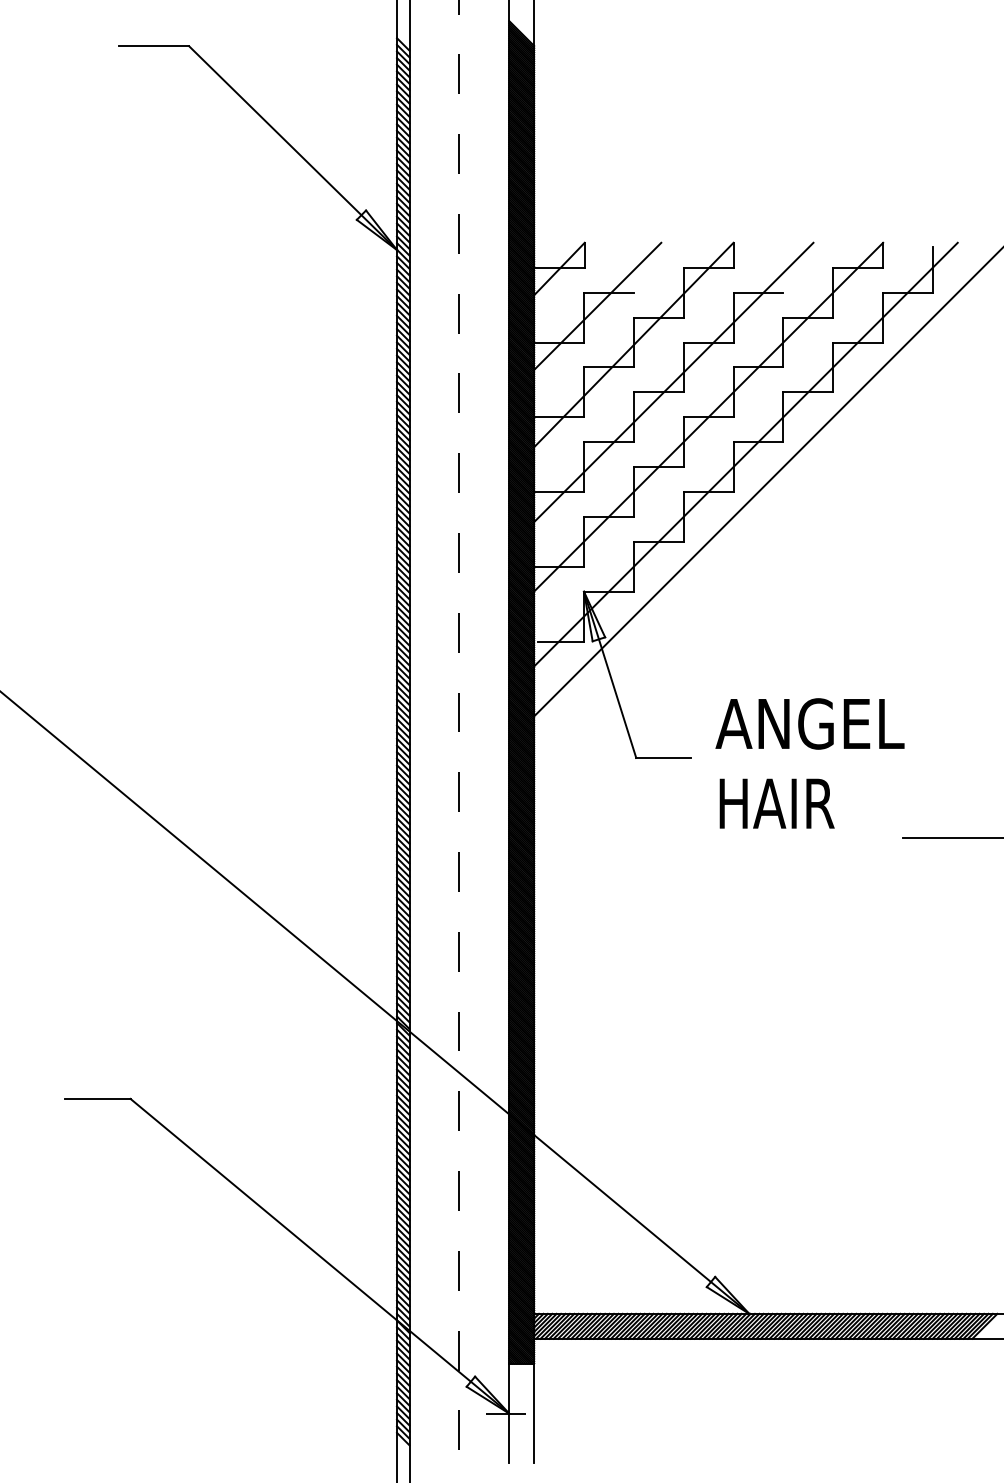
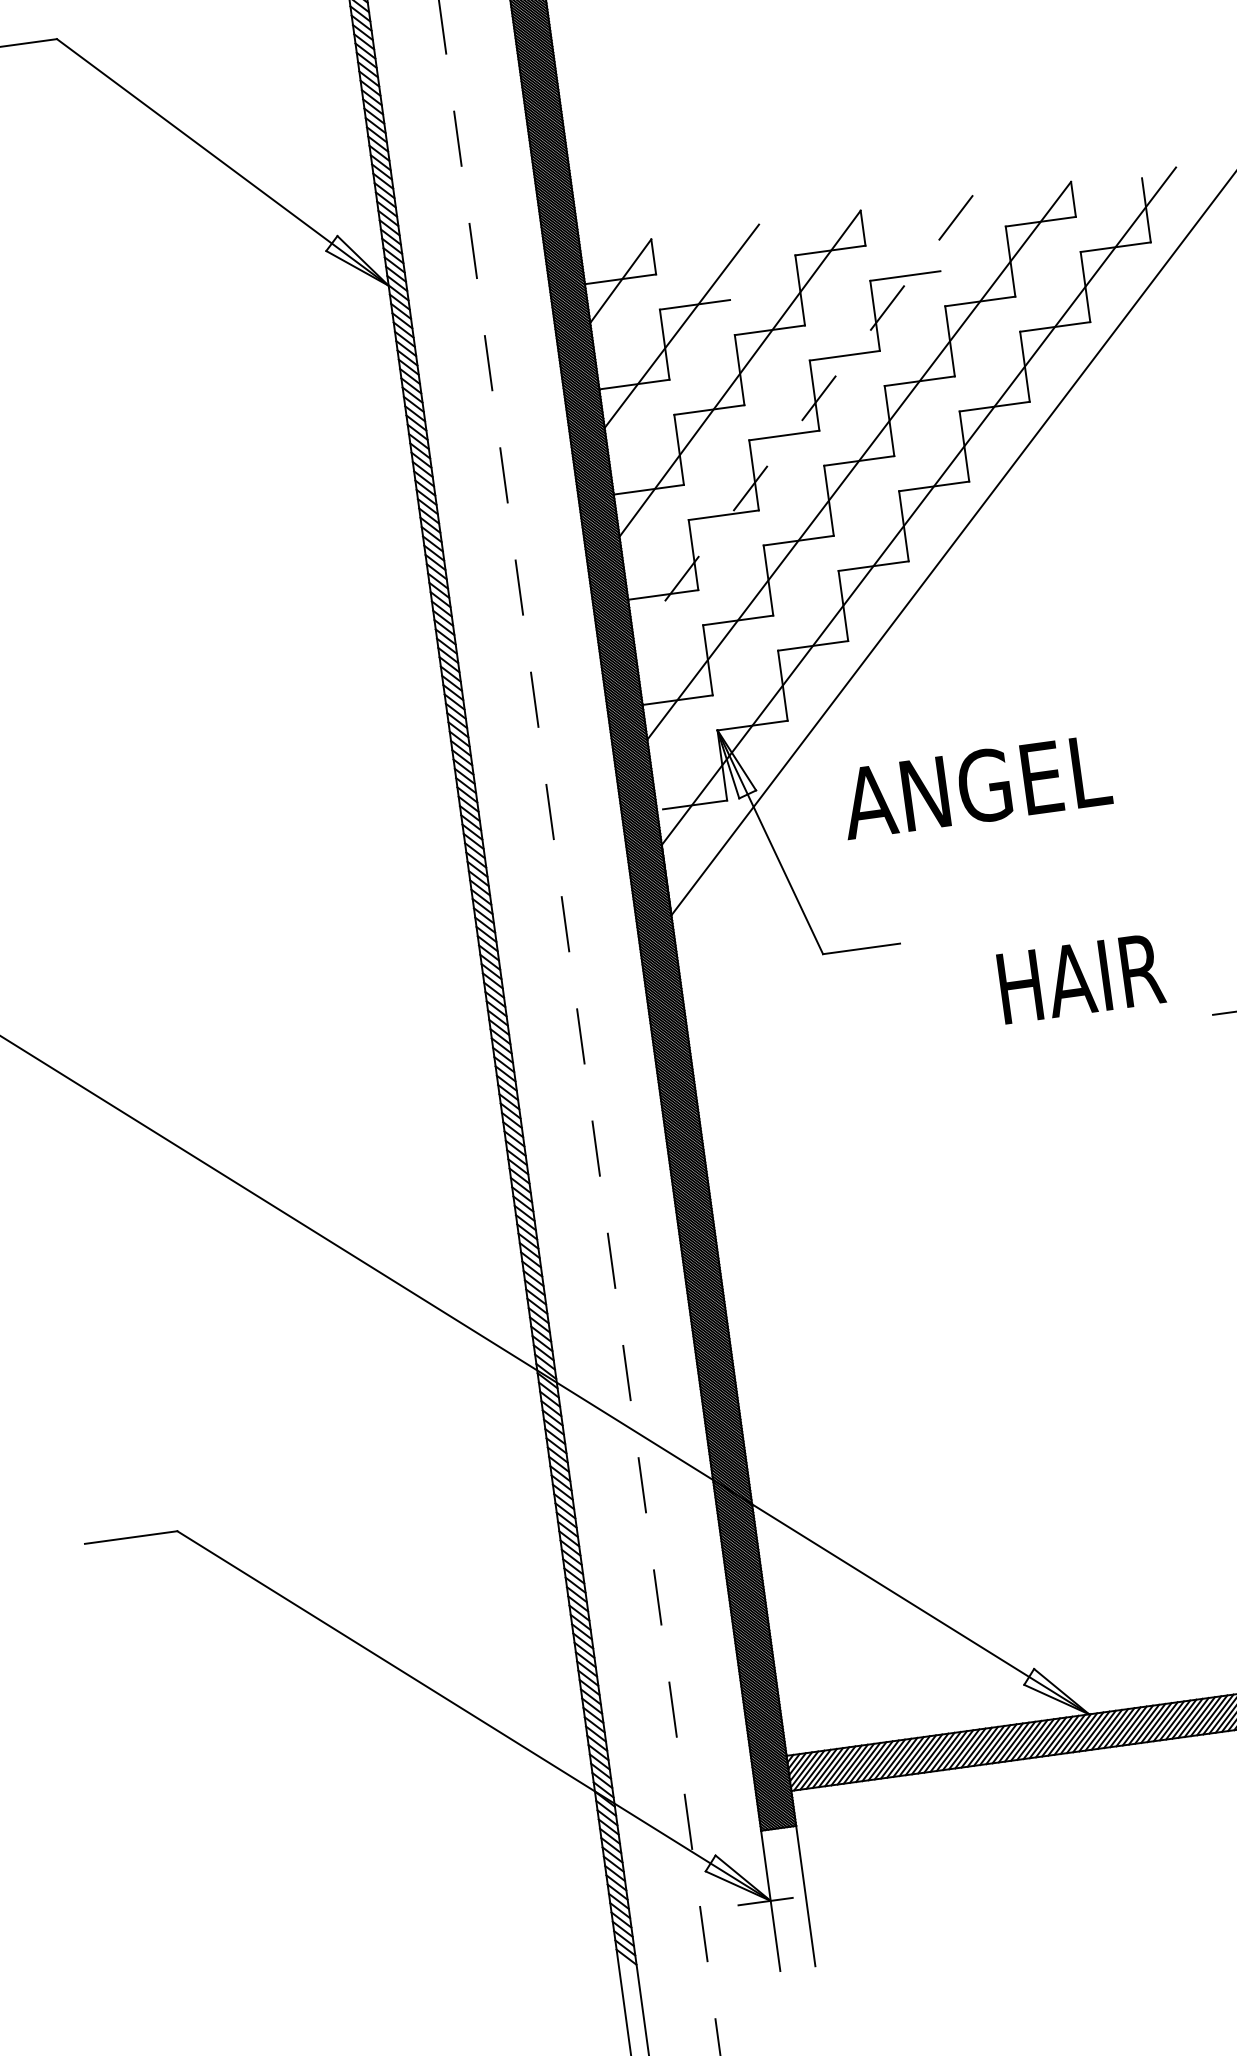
line: (673, 382) -> (803, 418), solid -> dashed
text: (809, 723) -> (975, 786), moved
text: (776, 803) -> (1080, 978), moved

